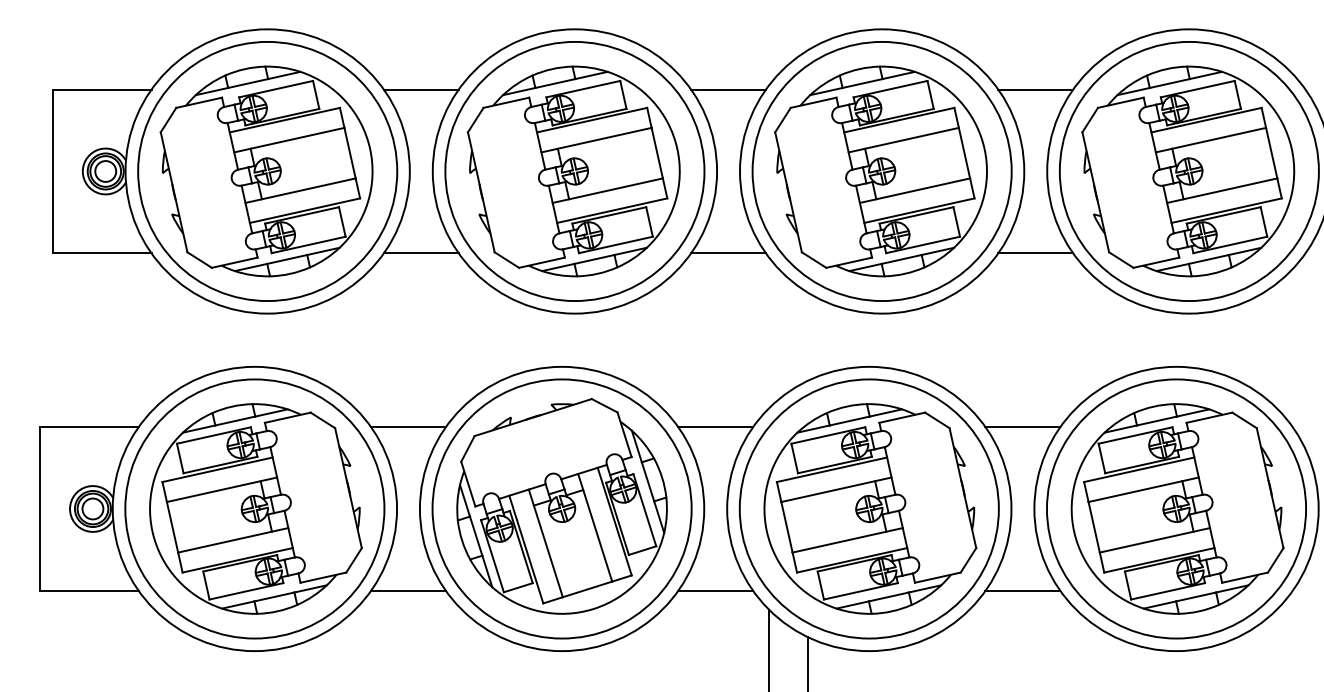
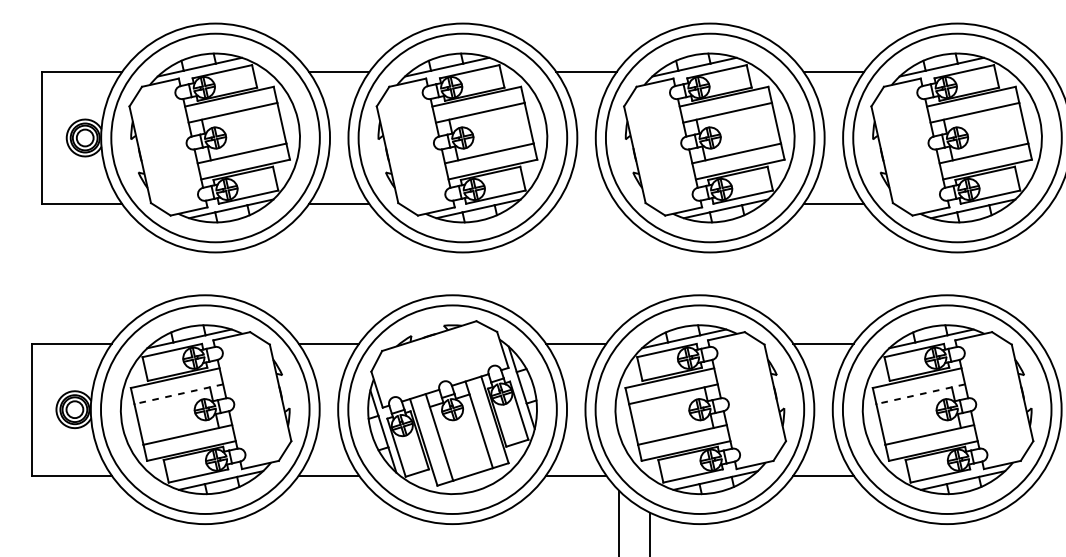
line: (728, 253) -> (586, 204), removed
line: (221, 489) -> (178, 394), solid -> dashed
line: (1143, 489) -> (920, 394), solid -> dashed

